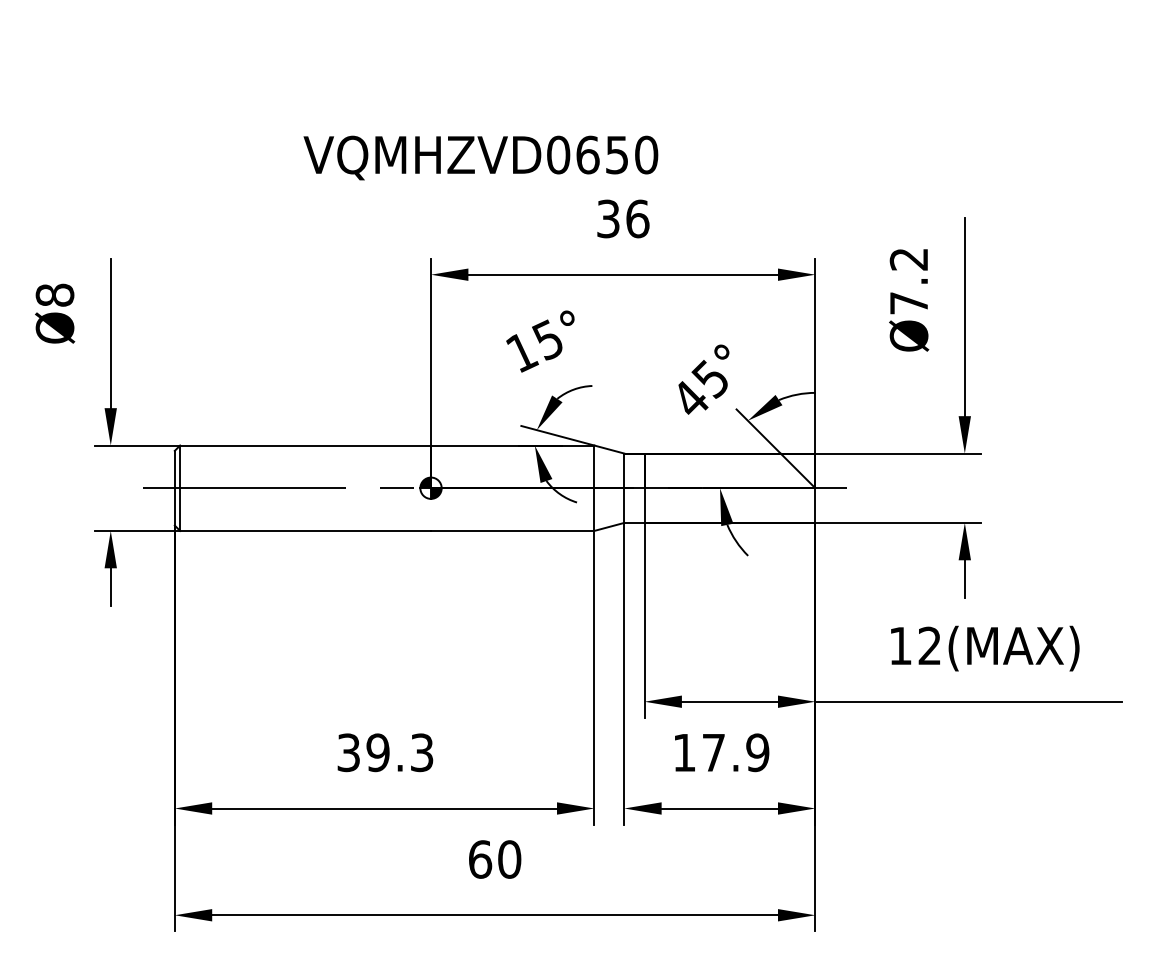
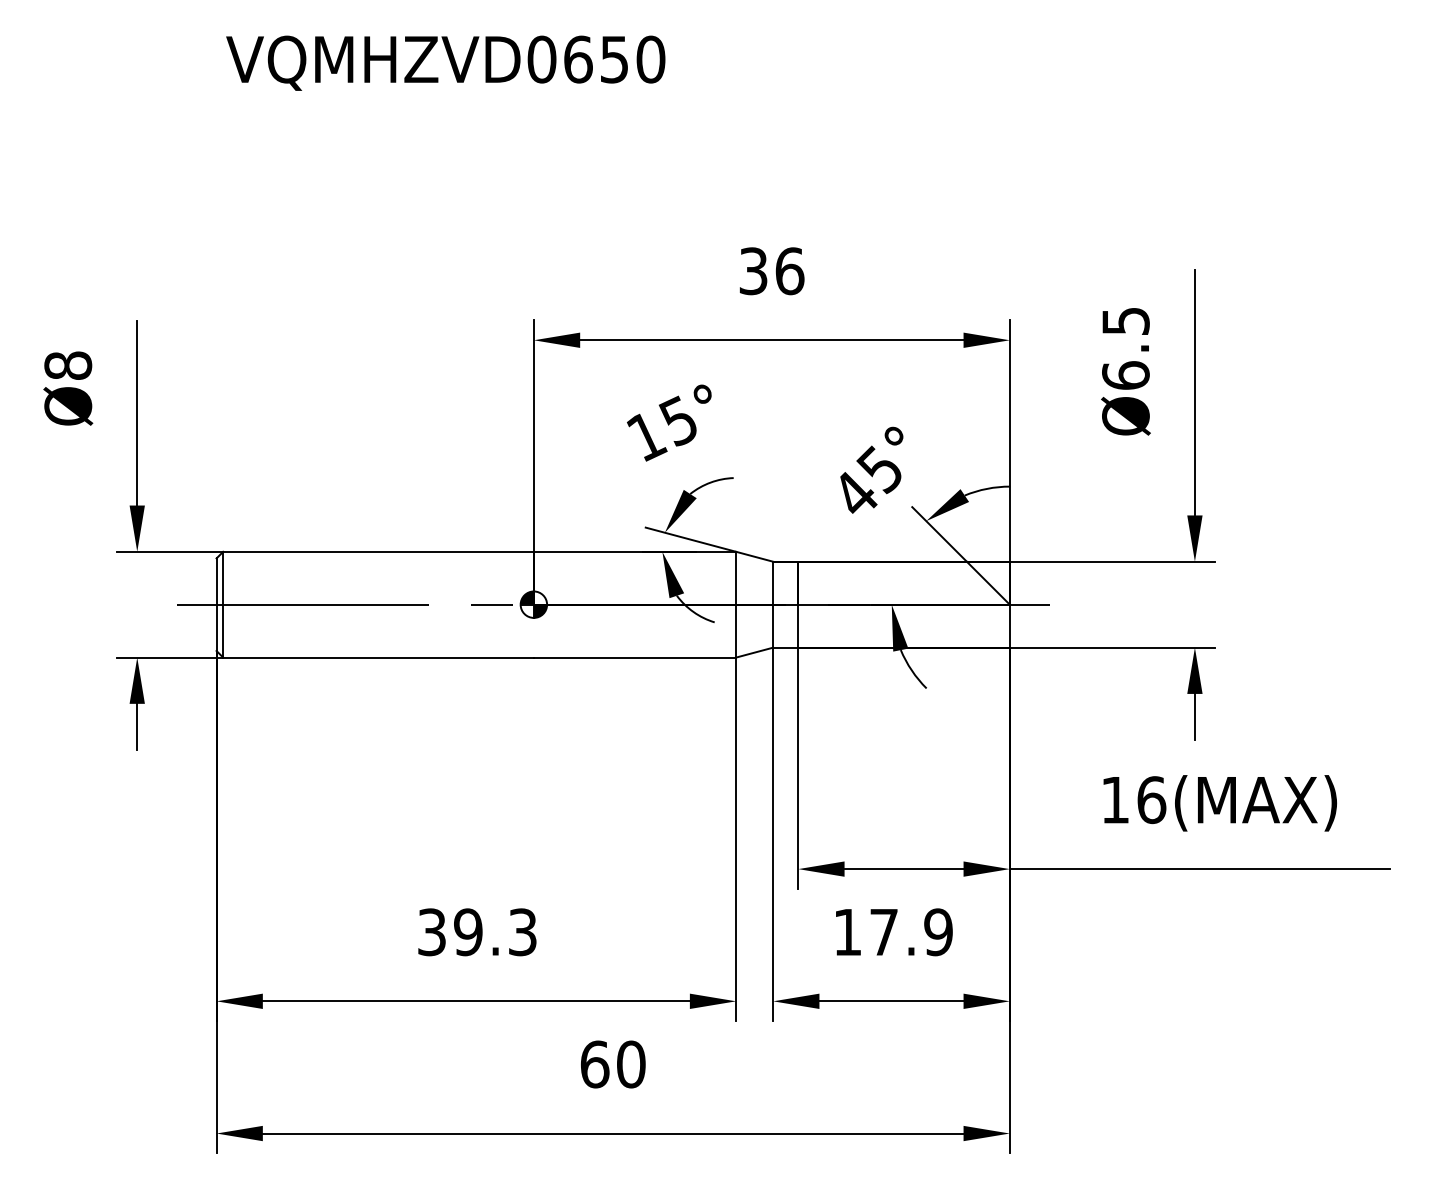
text: (480, 157) -> (445, 62), moved
text: (908, 281) -> (1125, 348), Ø7.2 -> Ø6.5
text: (929, 645) -> (1151, 799), 12(MAX) -> 16(MAX)

